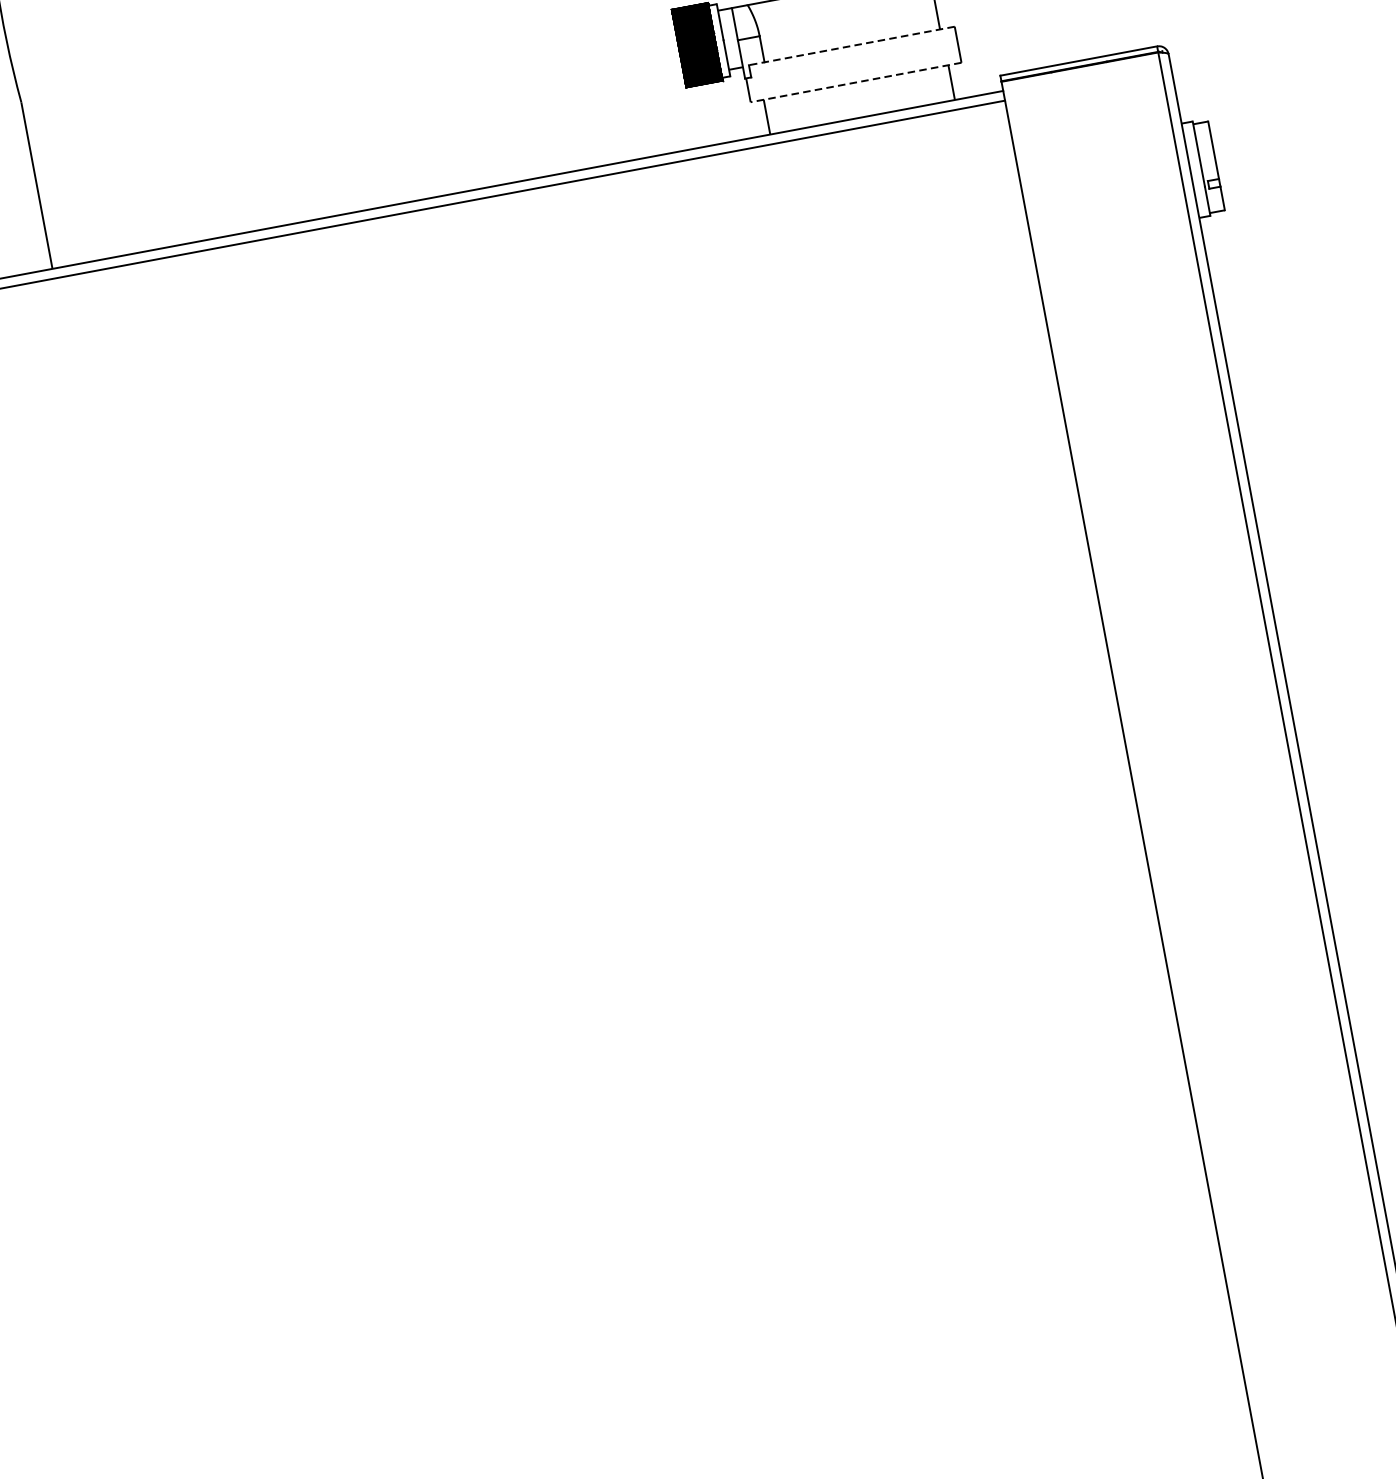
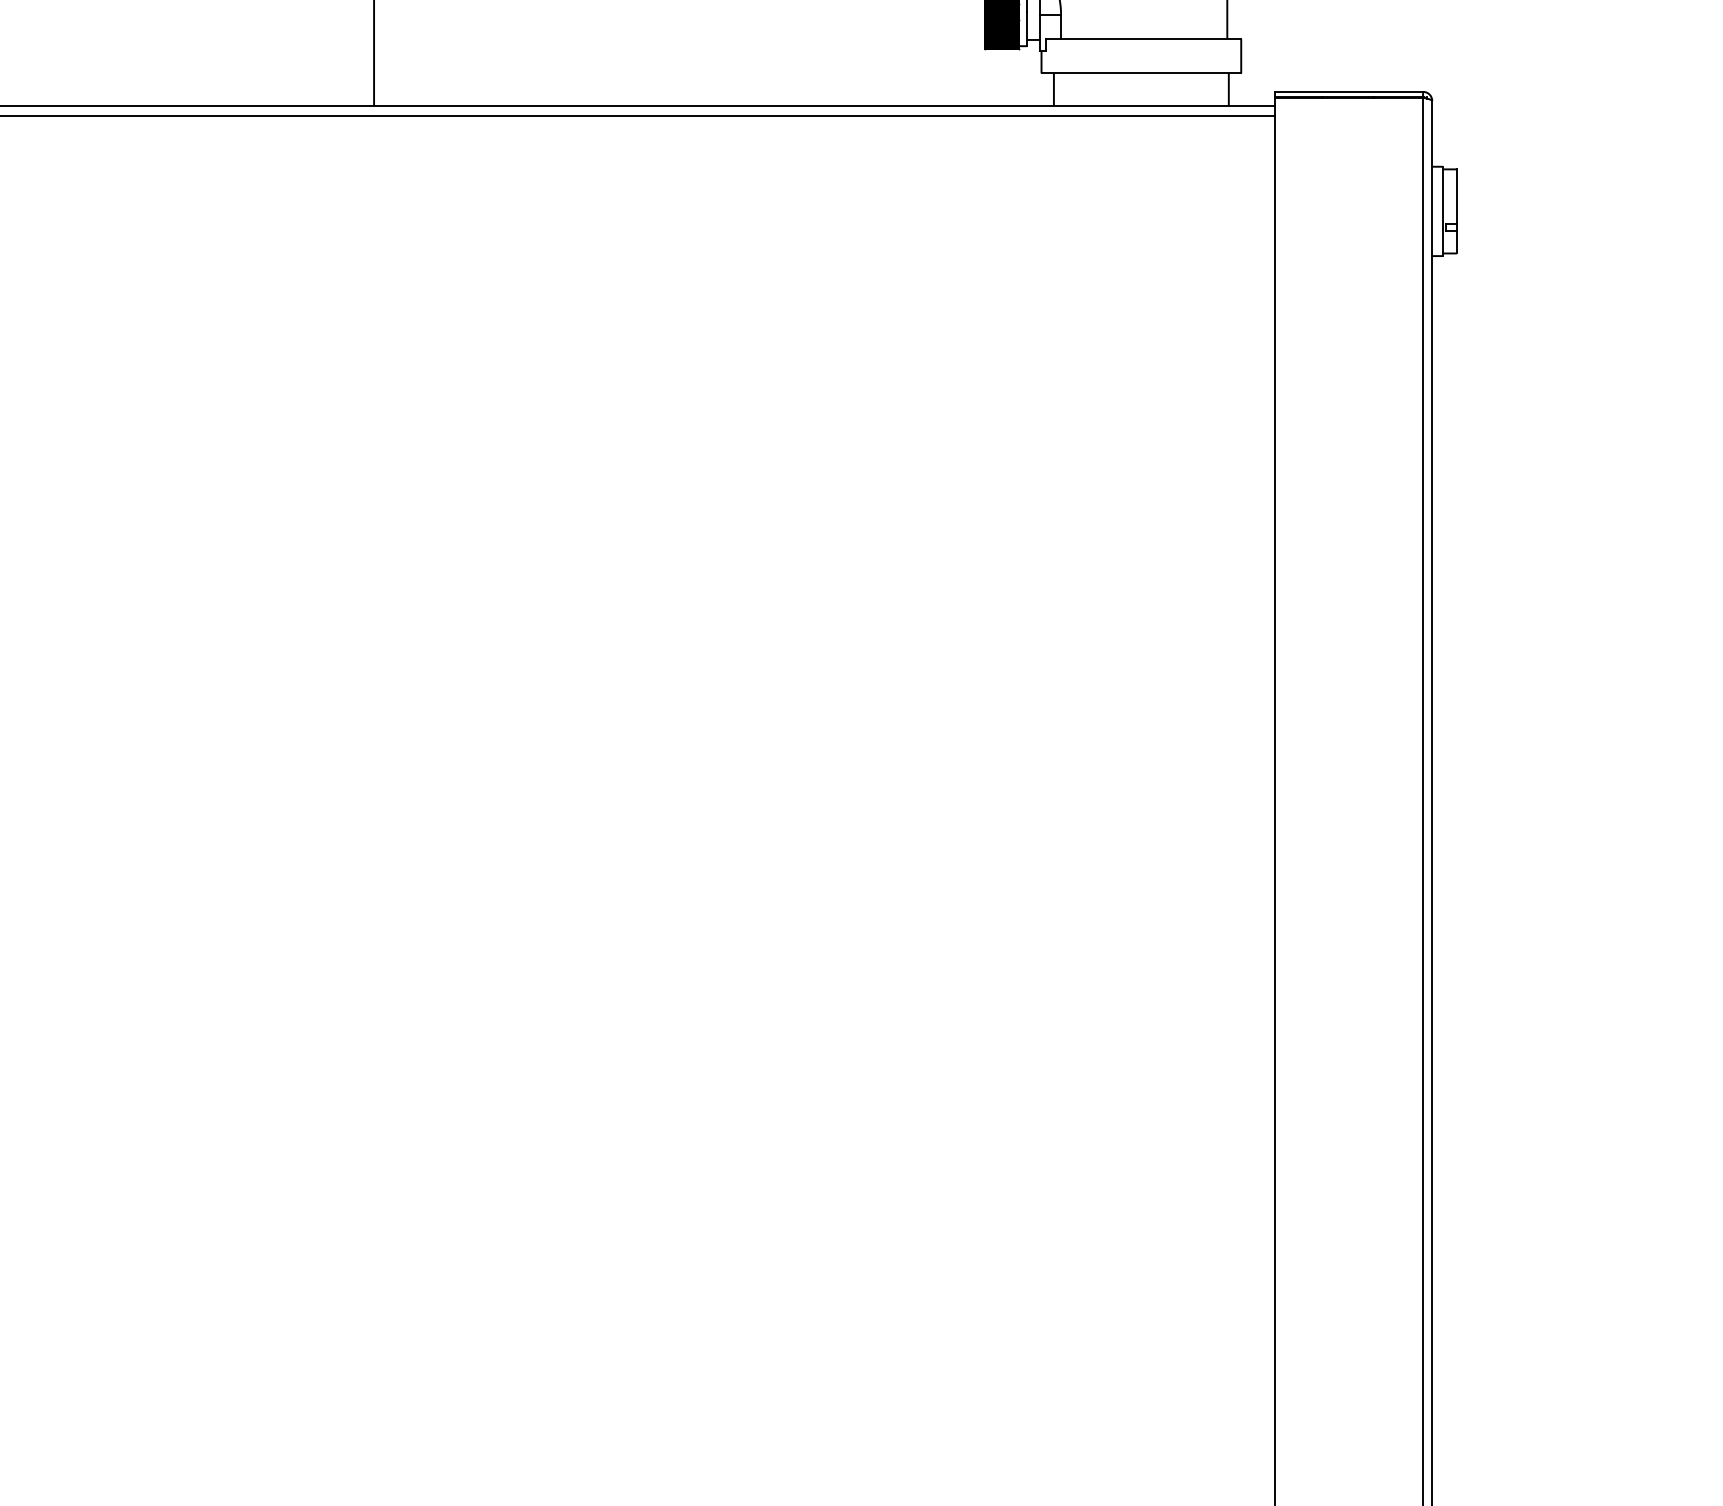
line: (851, 46) -> (1143, 39), dashed -> solid
line: (856, 82) -> (1141, 73), dashed -> solid

